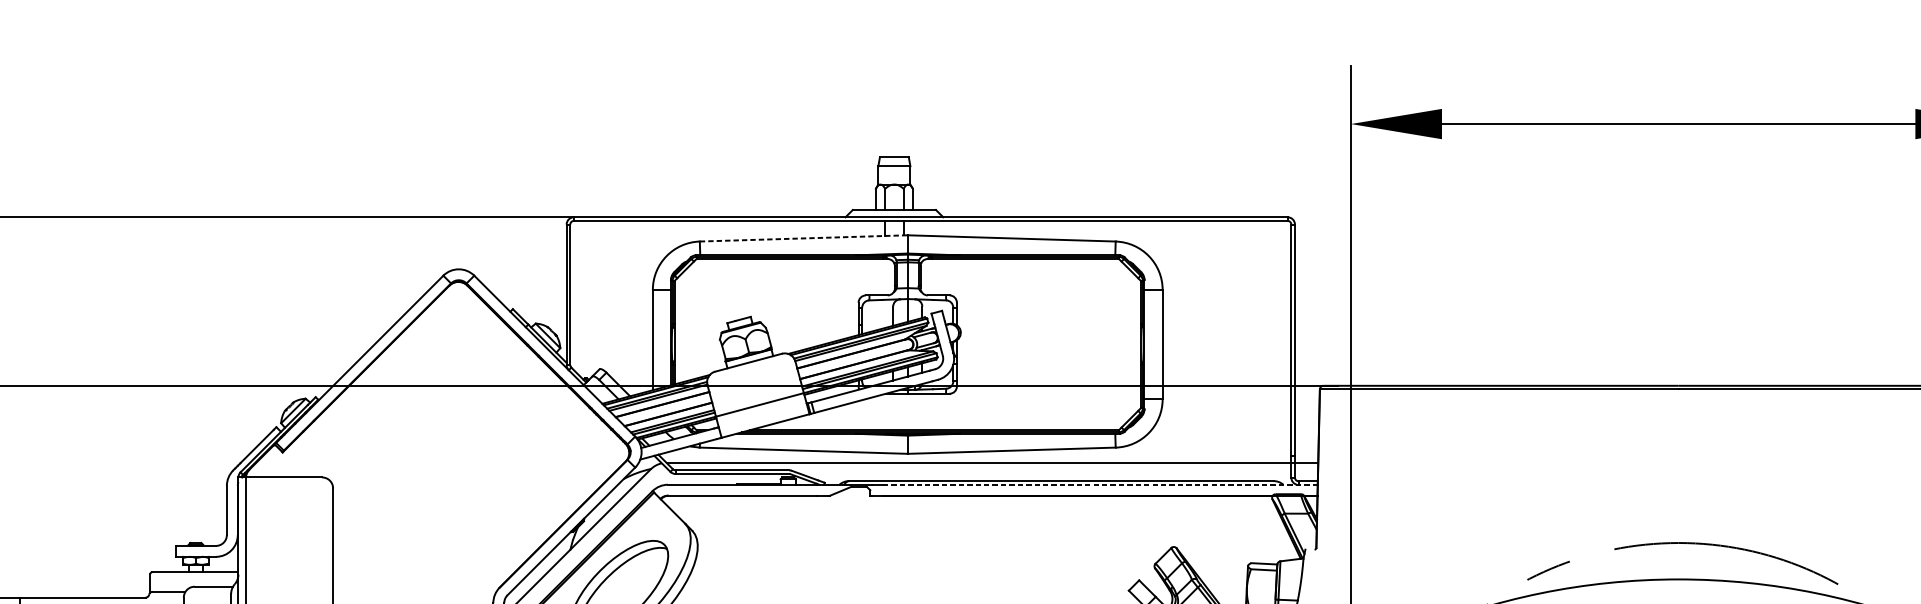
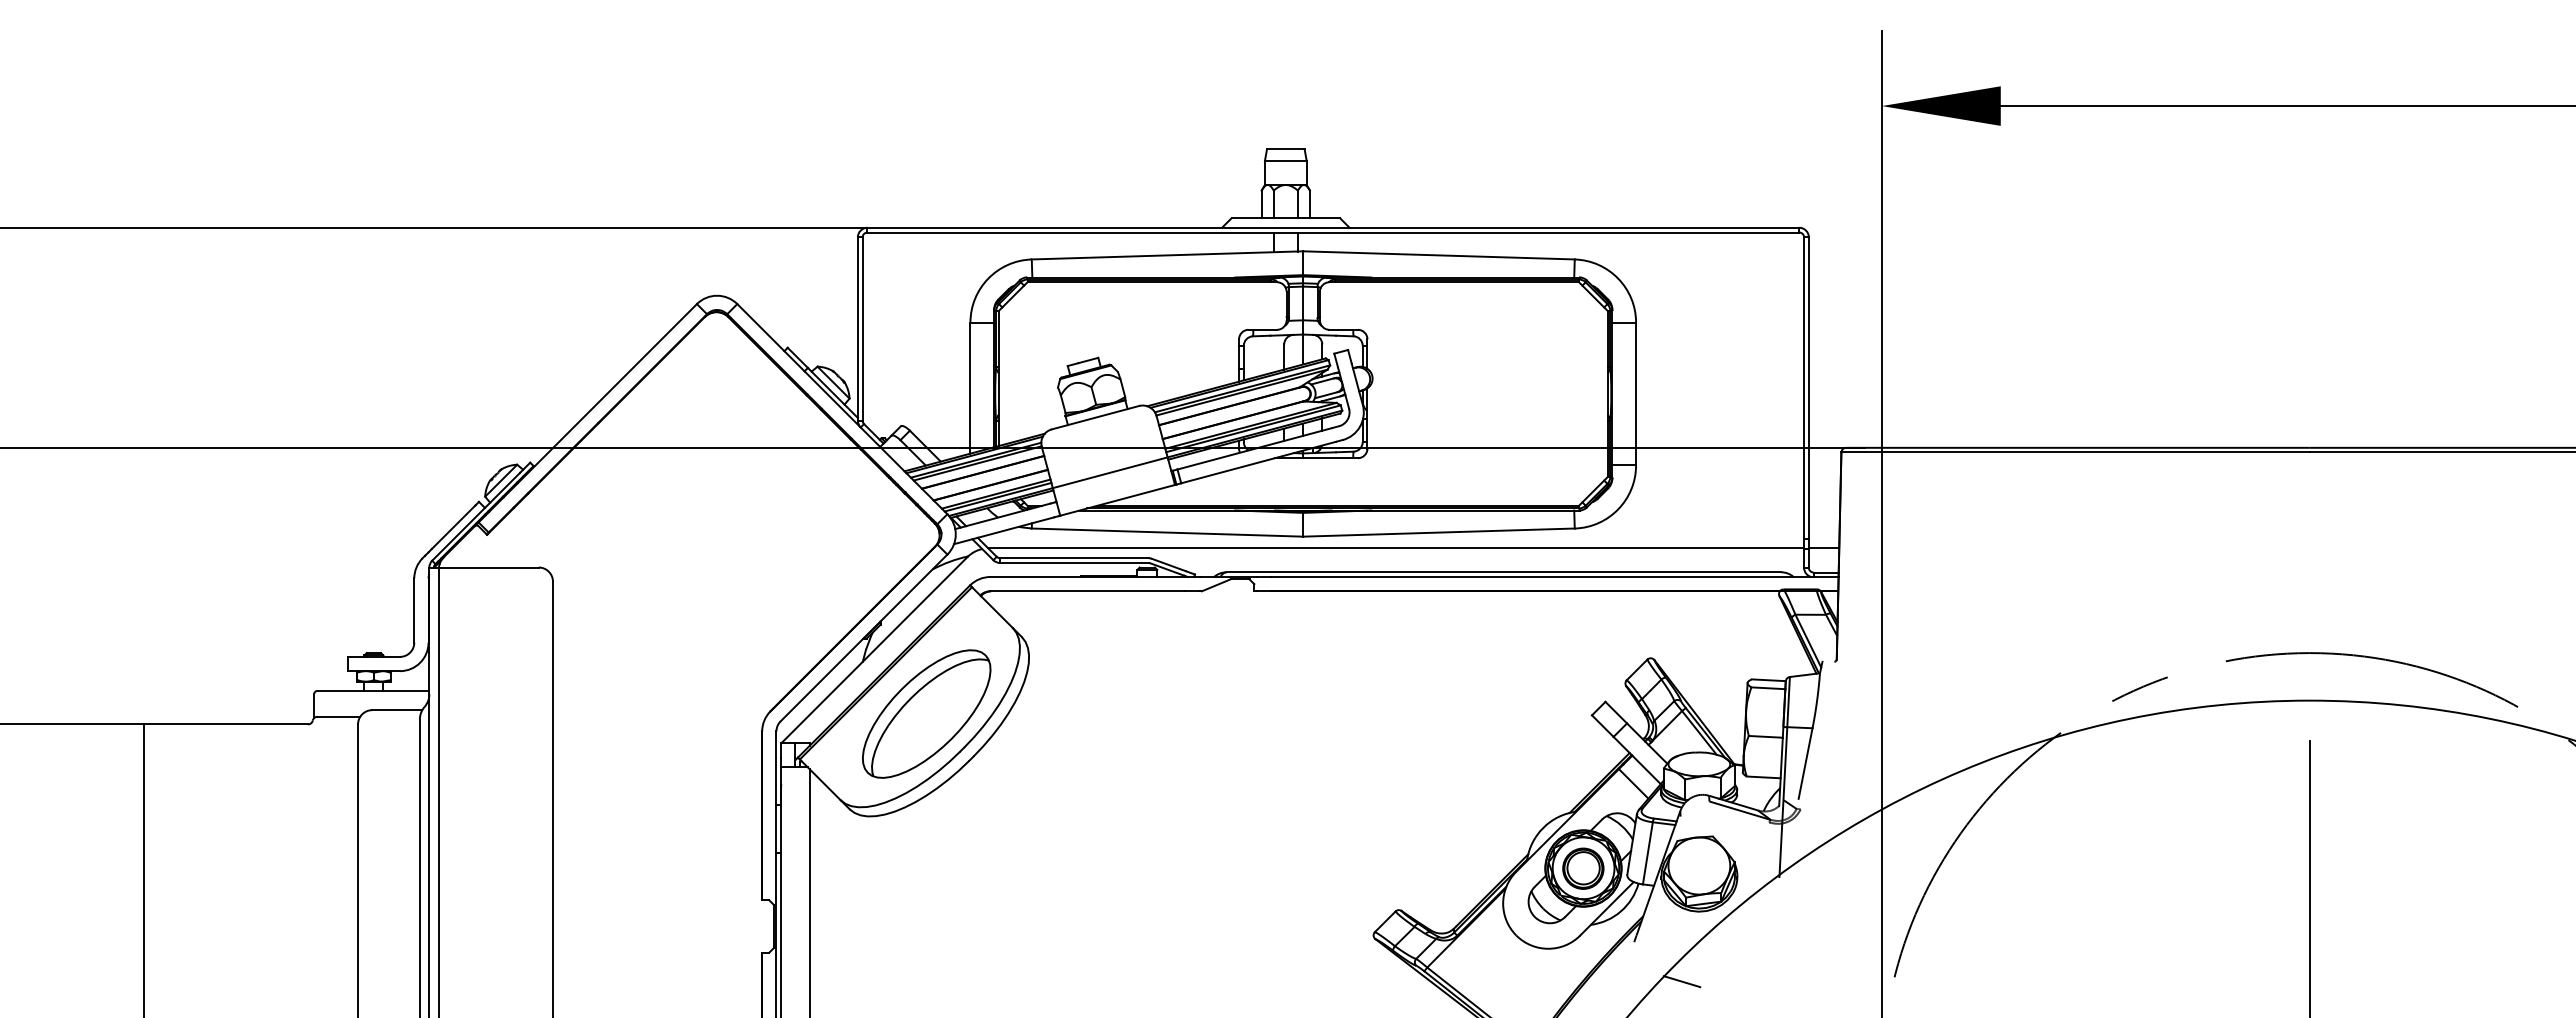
line: (803, 238) -> (1167, 255), dashed -> solid
line: (1100, 485) -> (1554, 577), dashed -> solid

